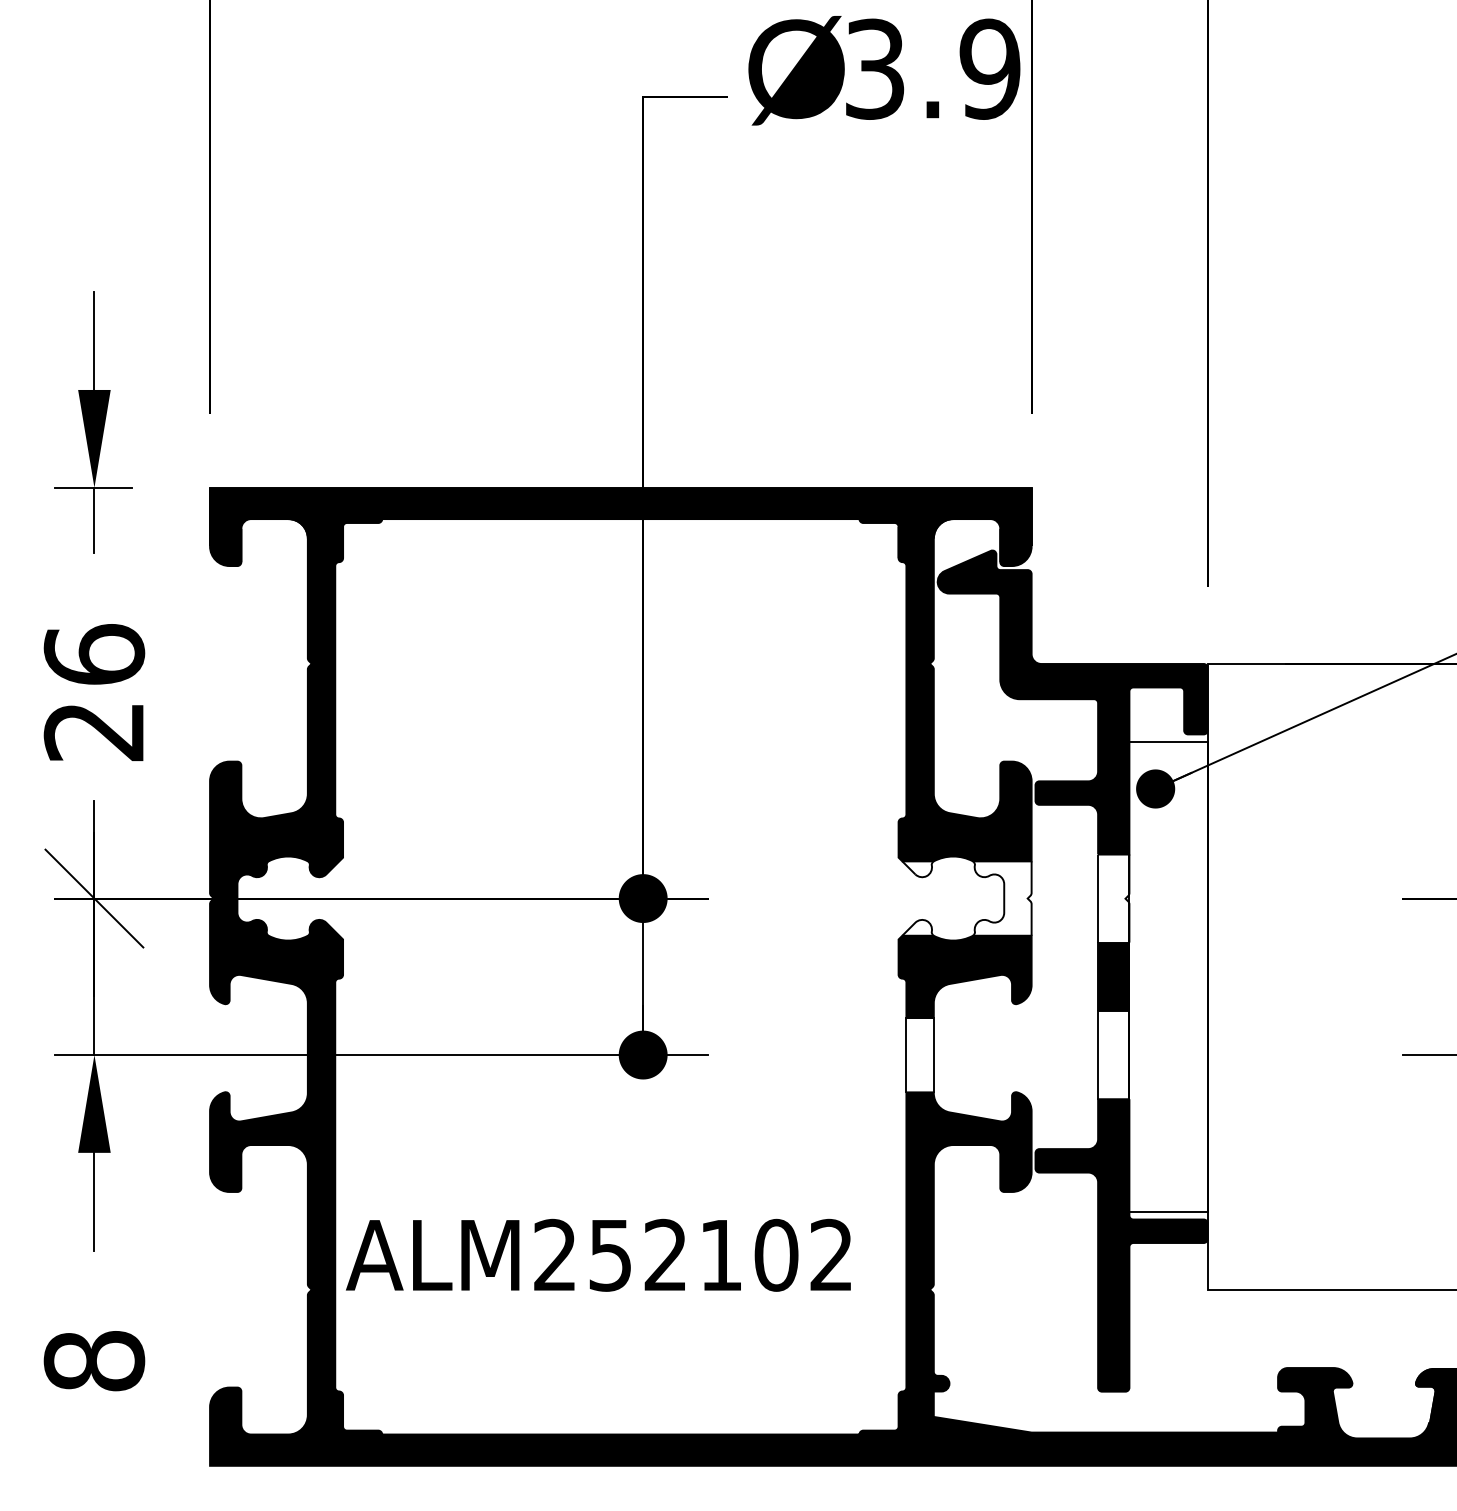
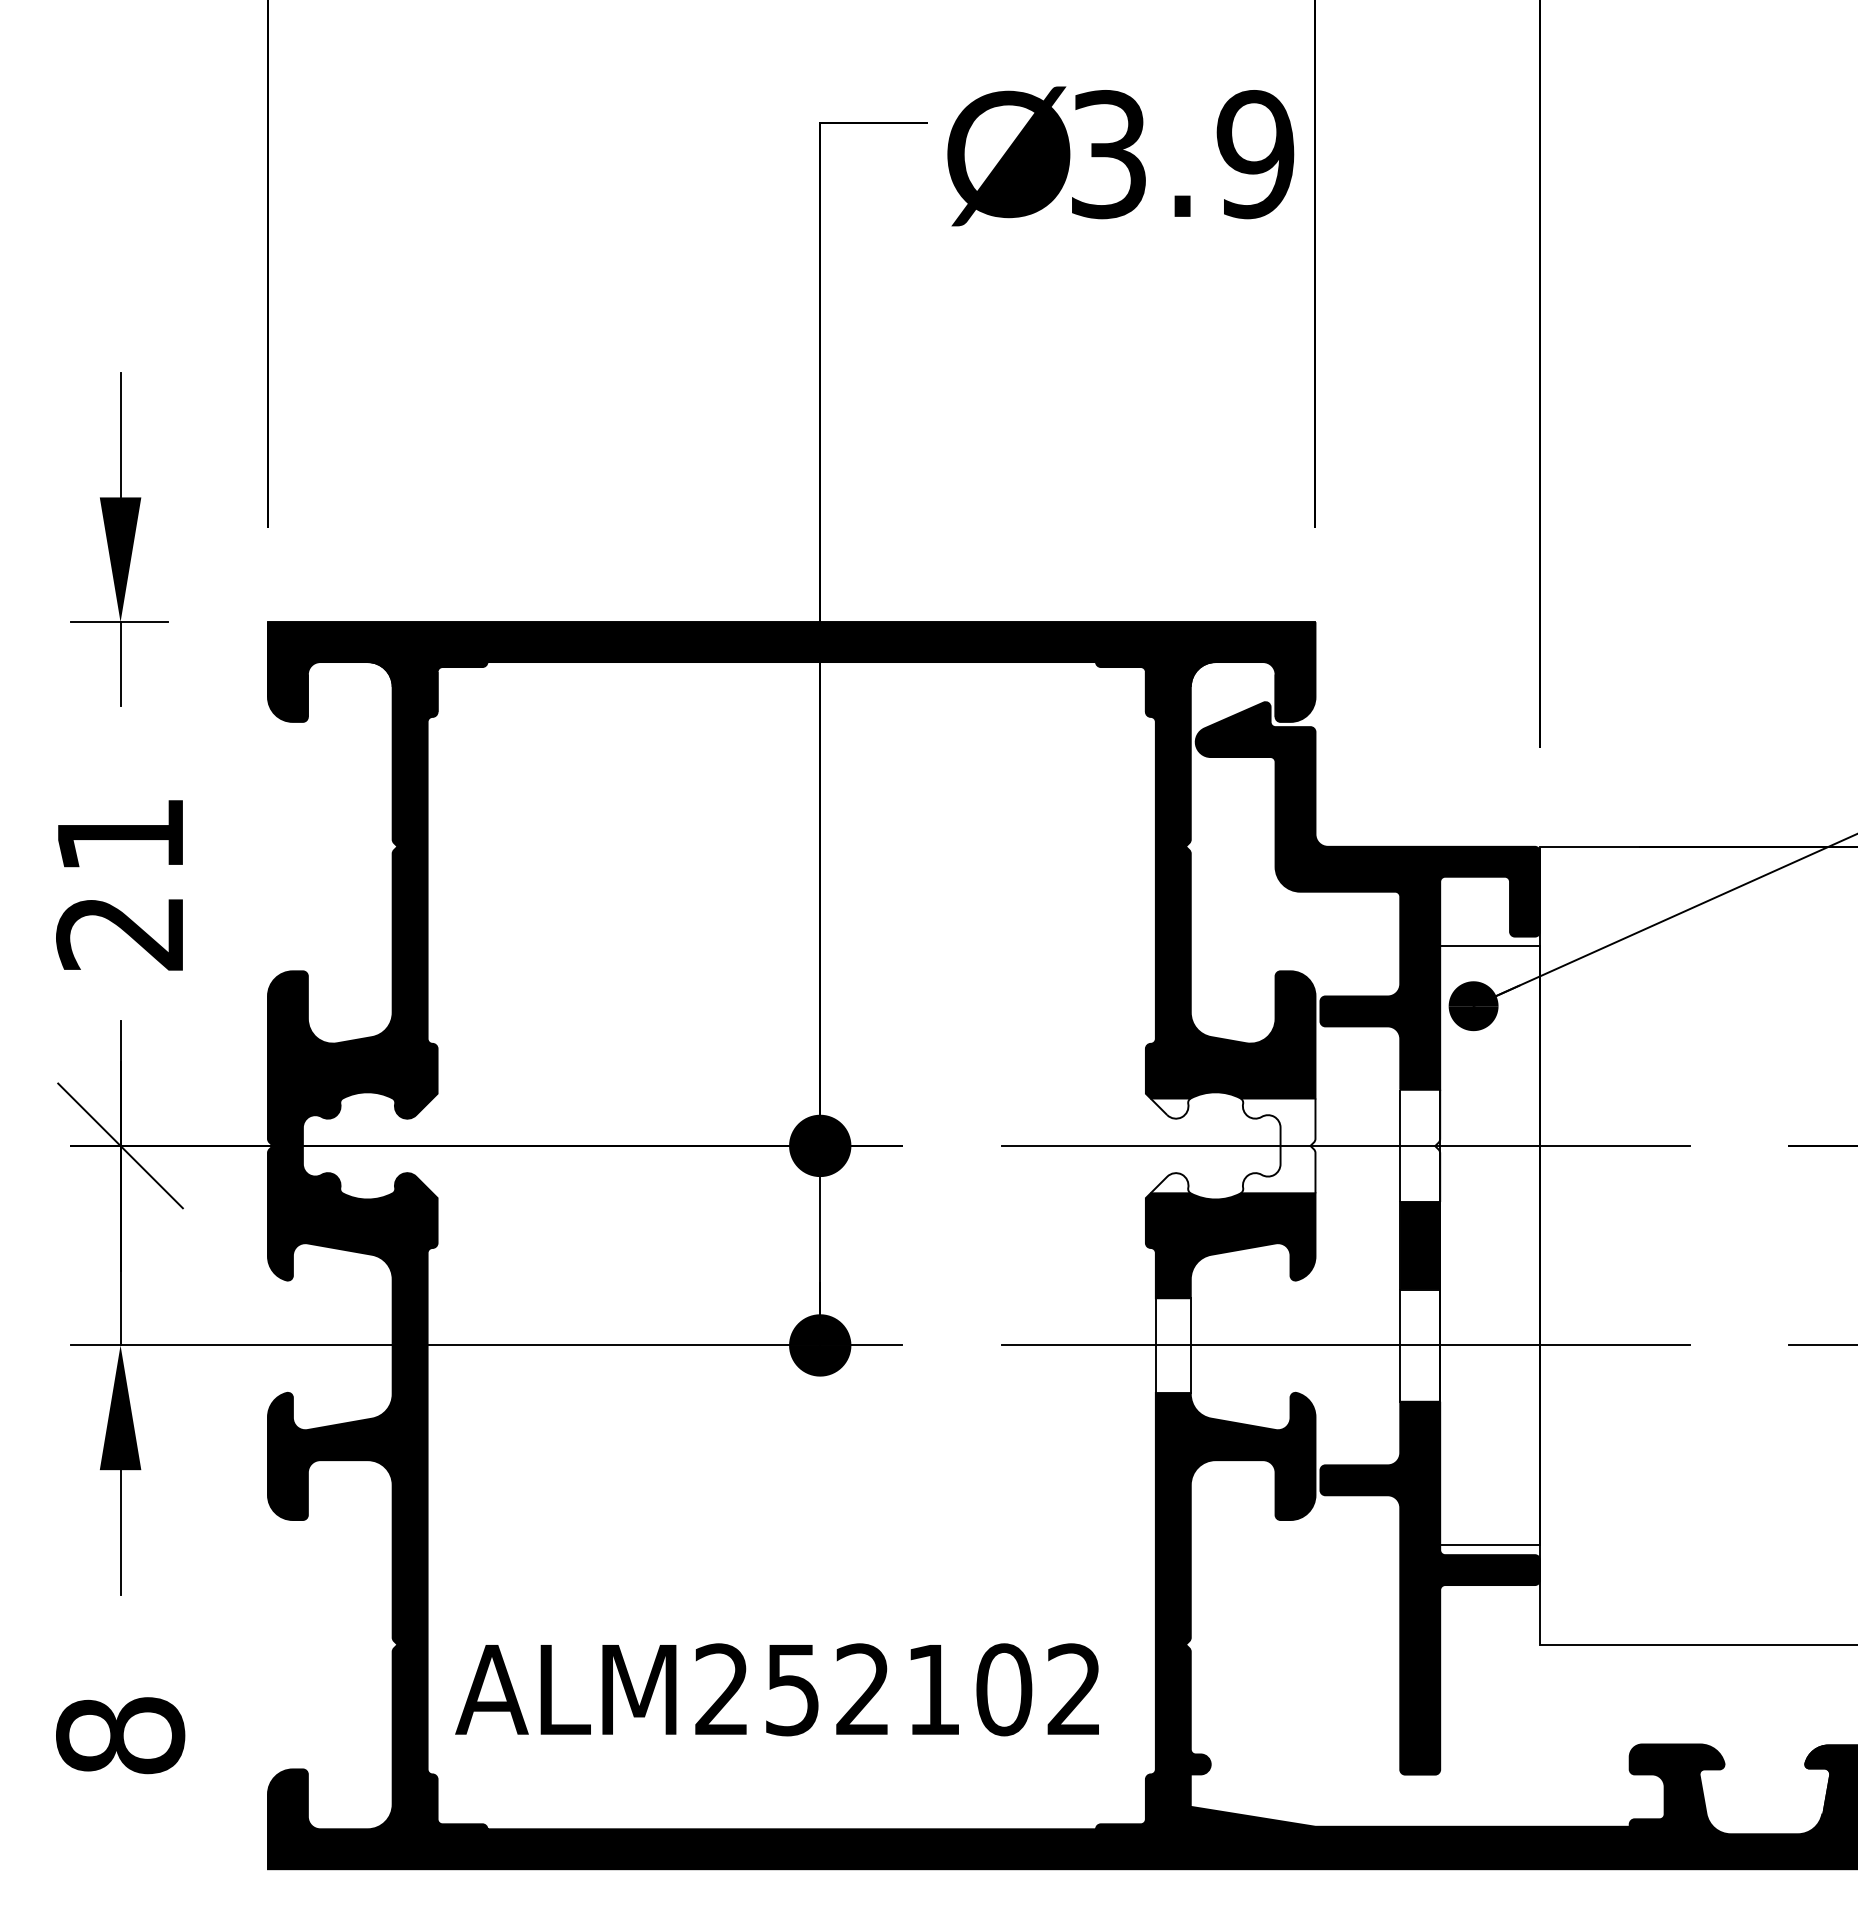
text: (884, 70) -> (1120, 156), moved
text: (94, 654) -> (120, 834), 26 -> 21
line: (1055, 898) -> (1345, 1145), added
line: (1055, 1055) -> (1345, 1345), added
text: (597, 1255) -> (776, 1689), moved

